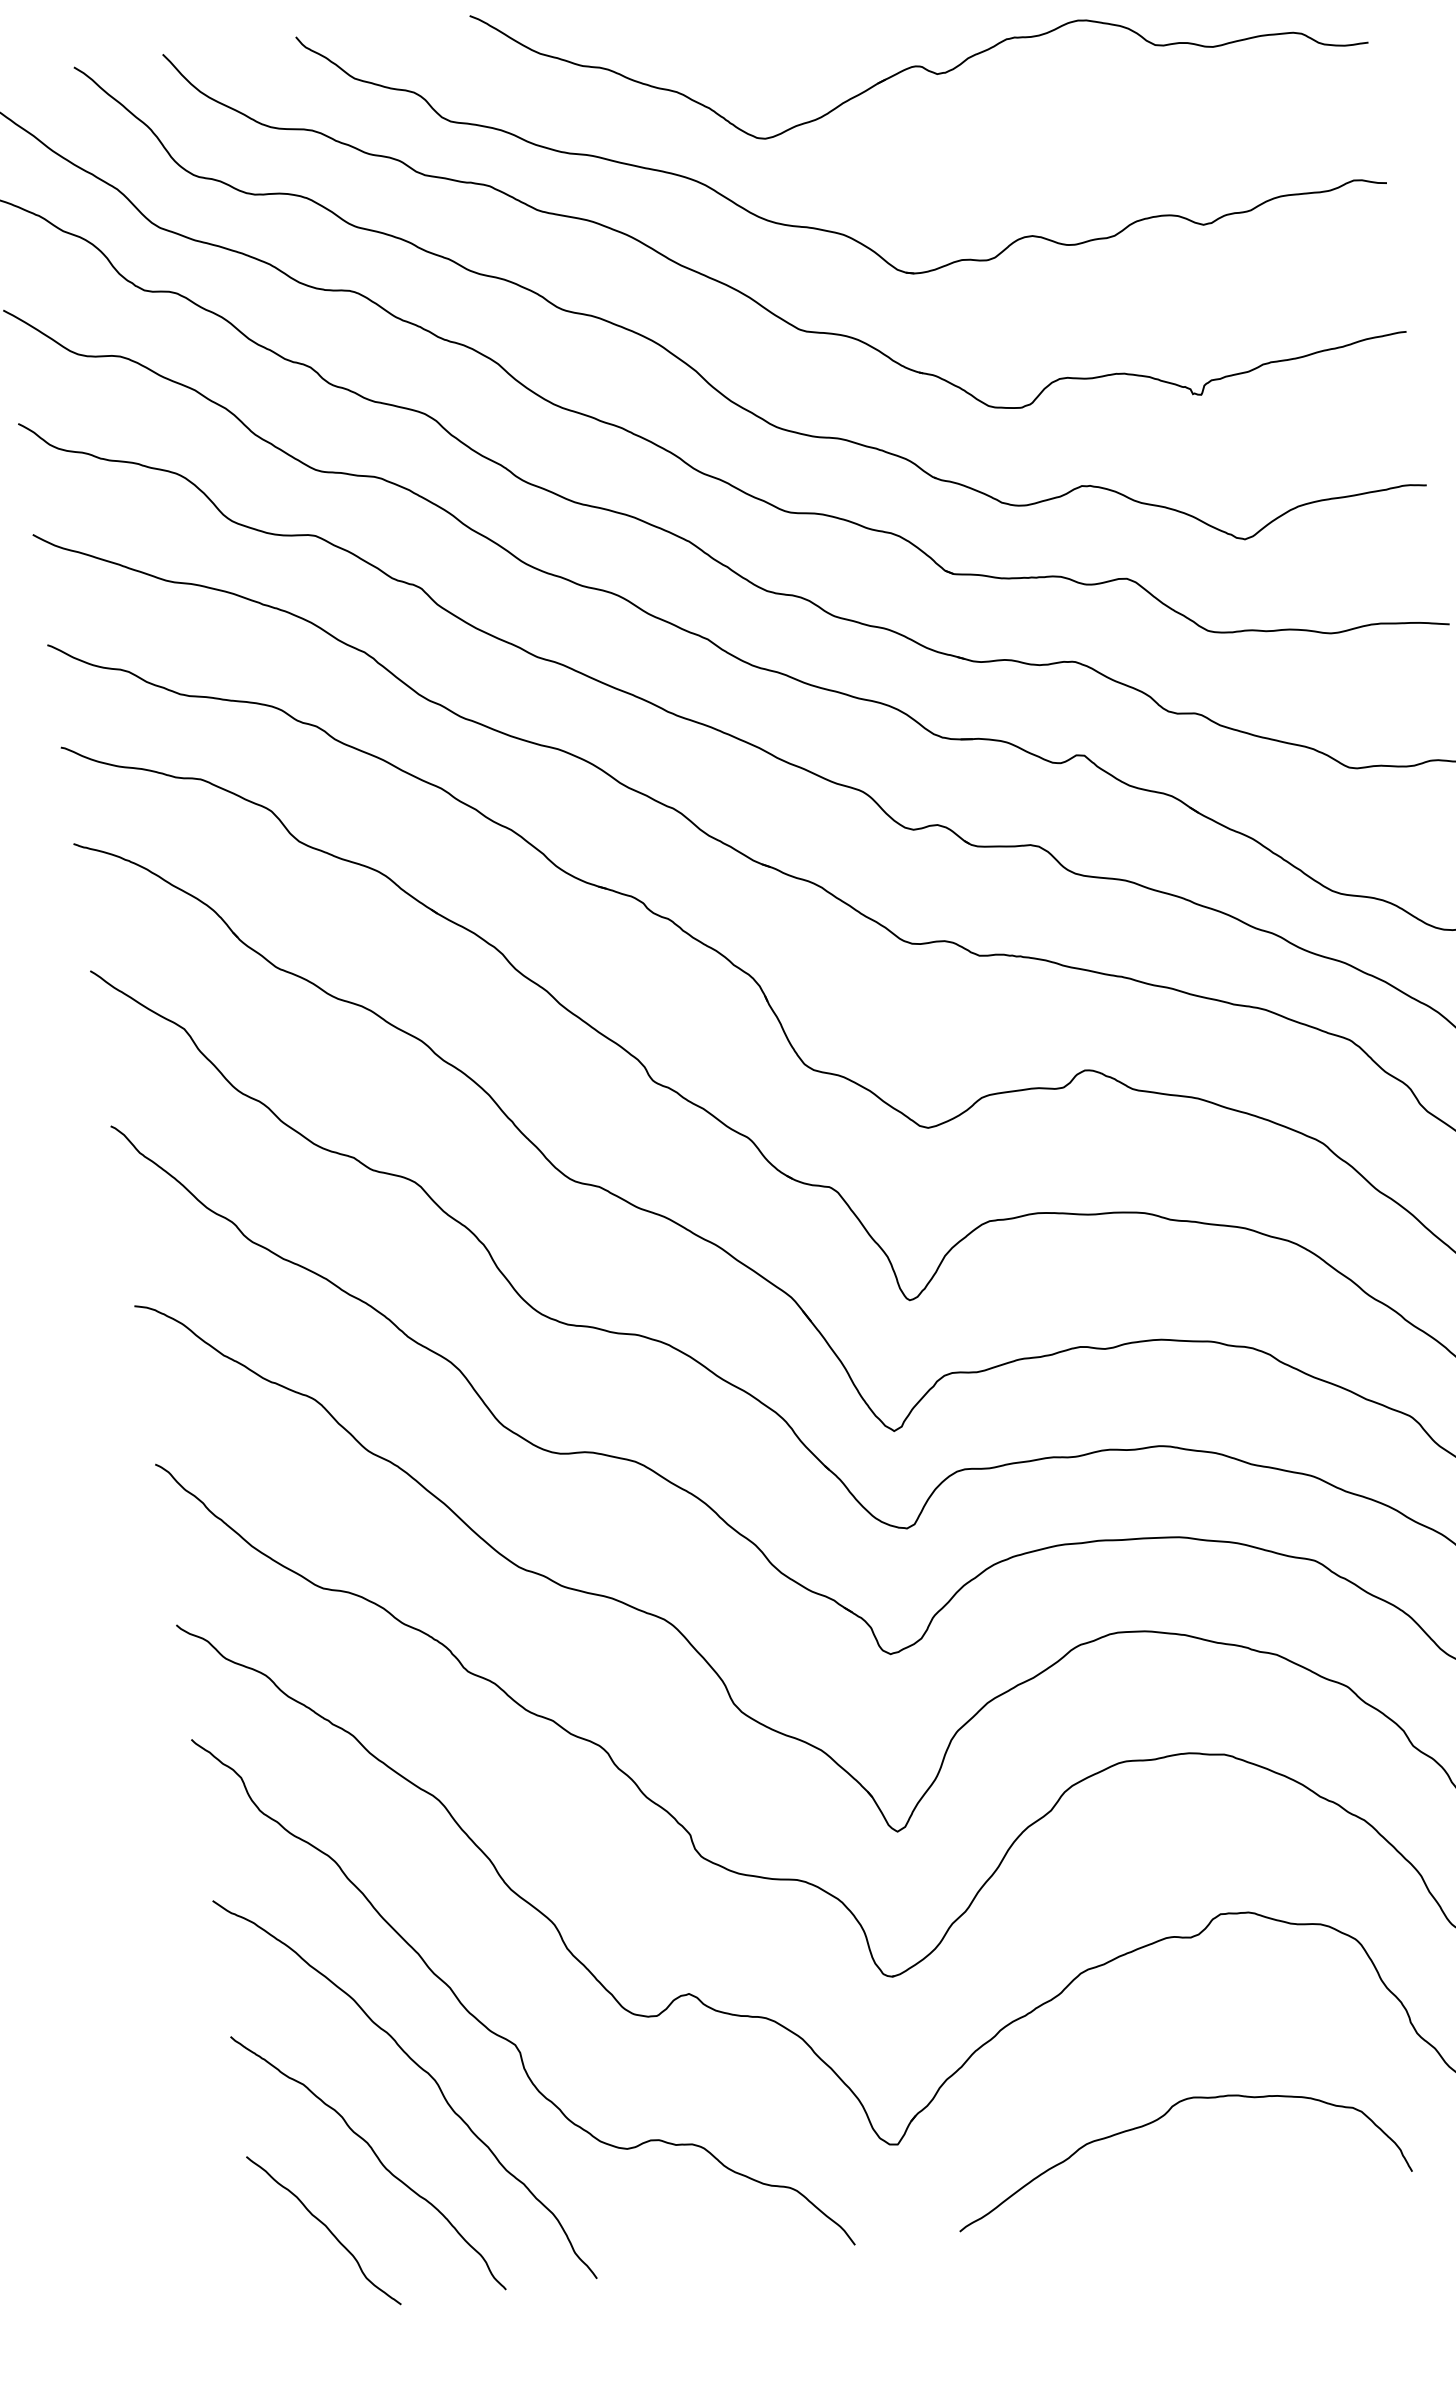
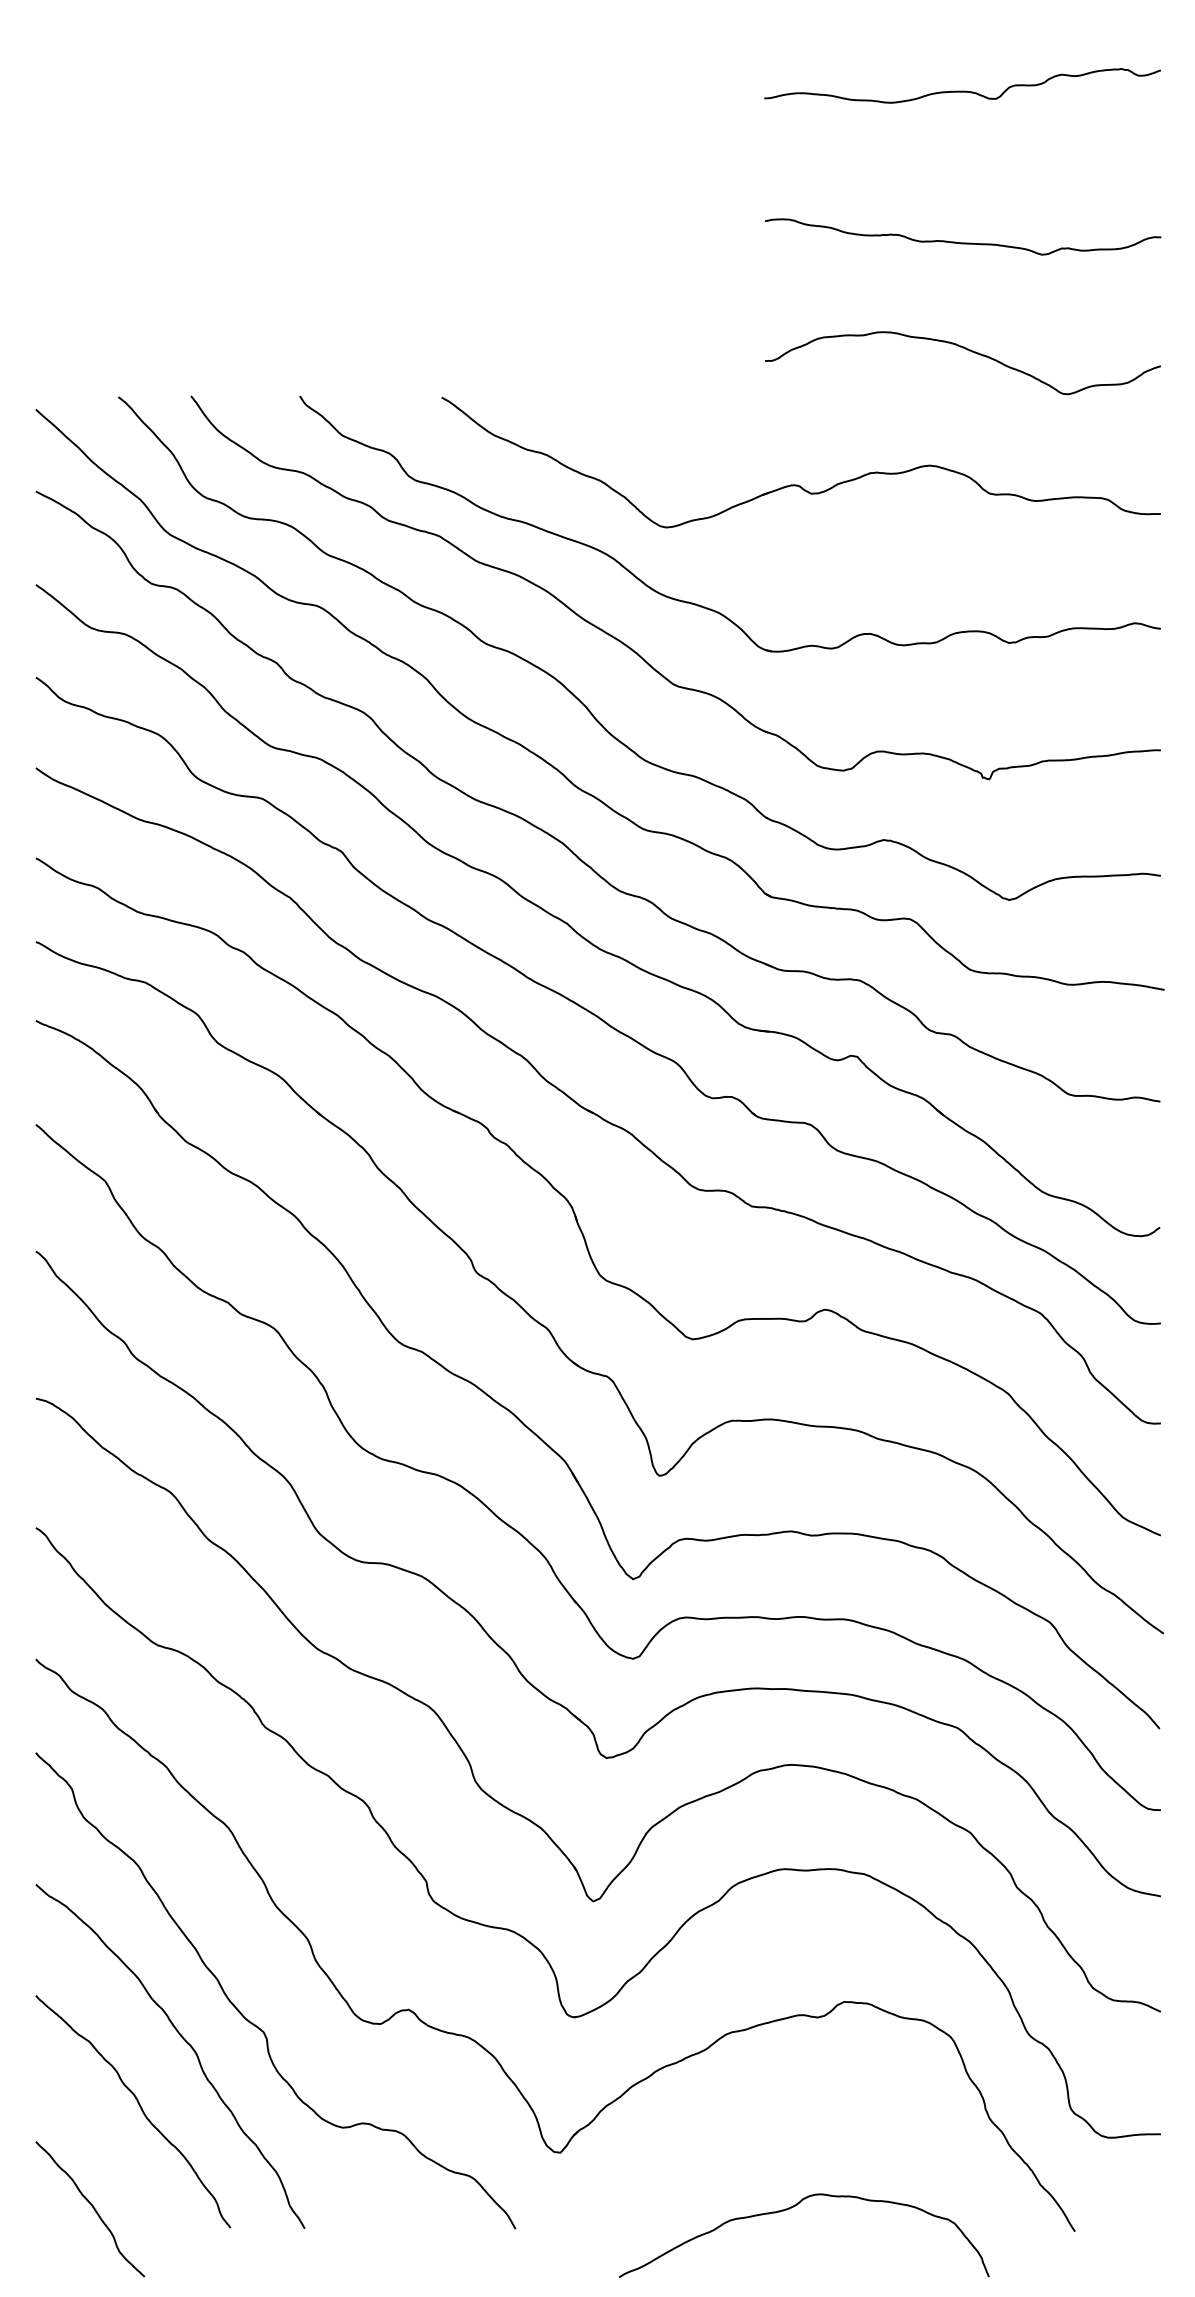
curve: (1157, 2121) -> (789, 2209), moved
curve: (326, 2228) -> (92, 2207), moved

